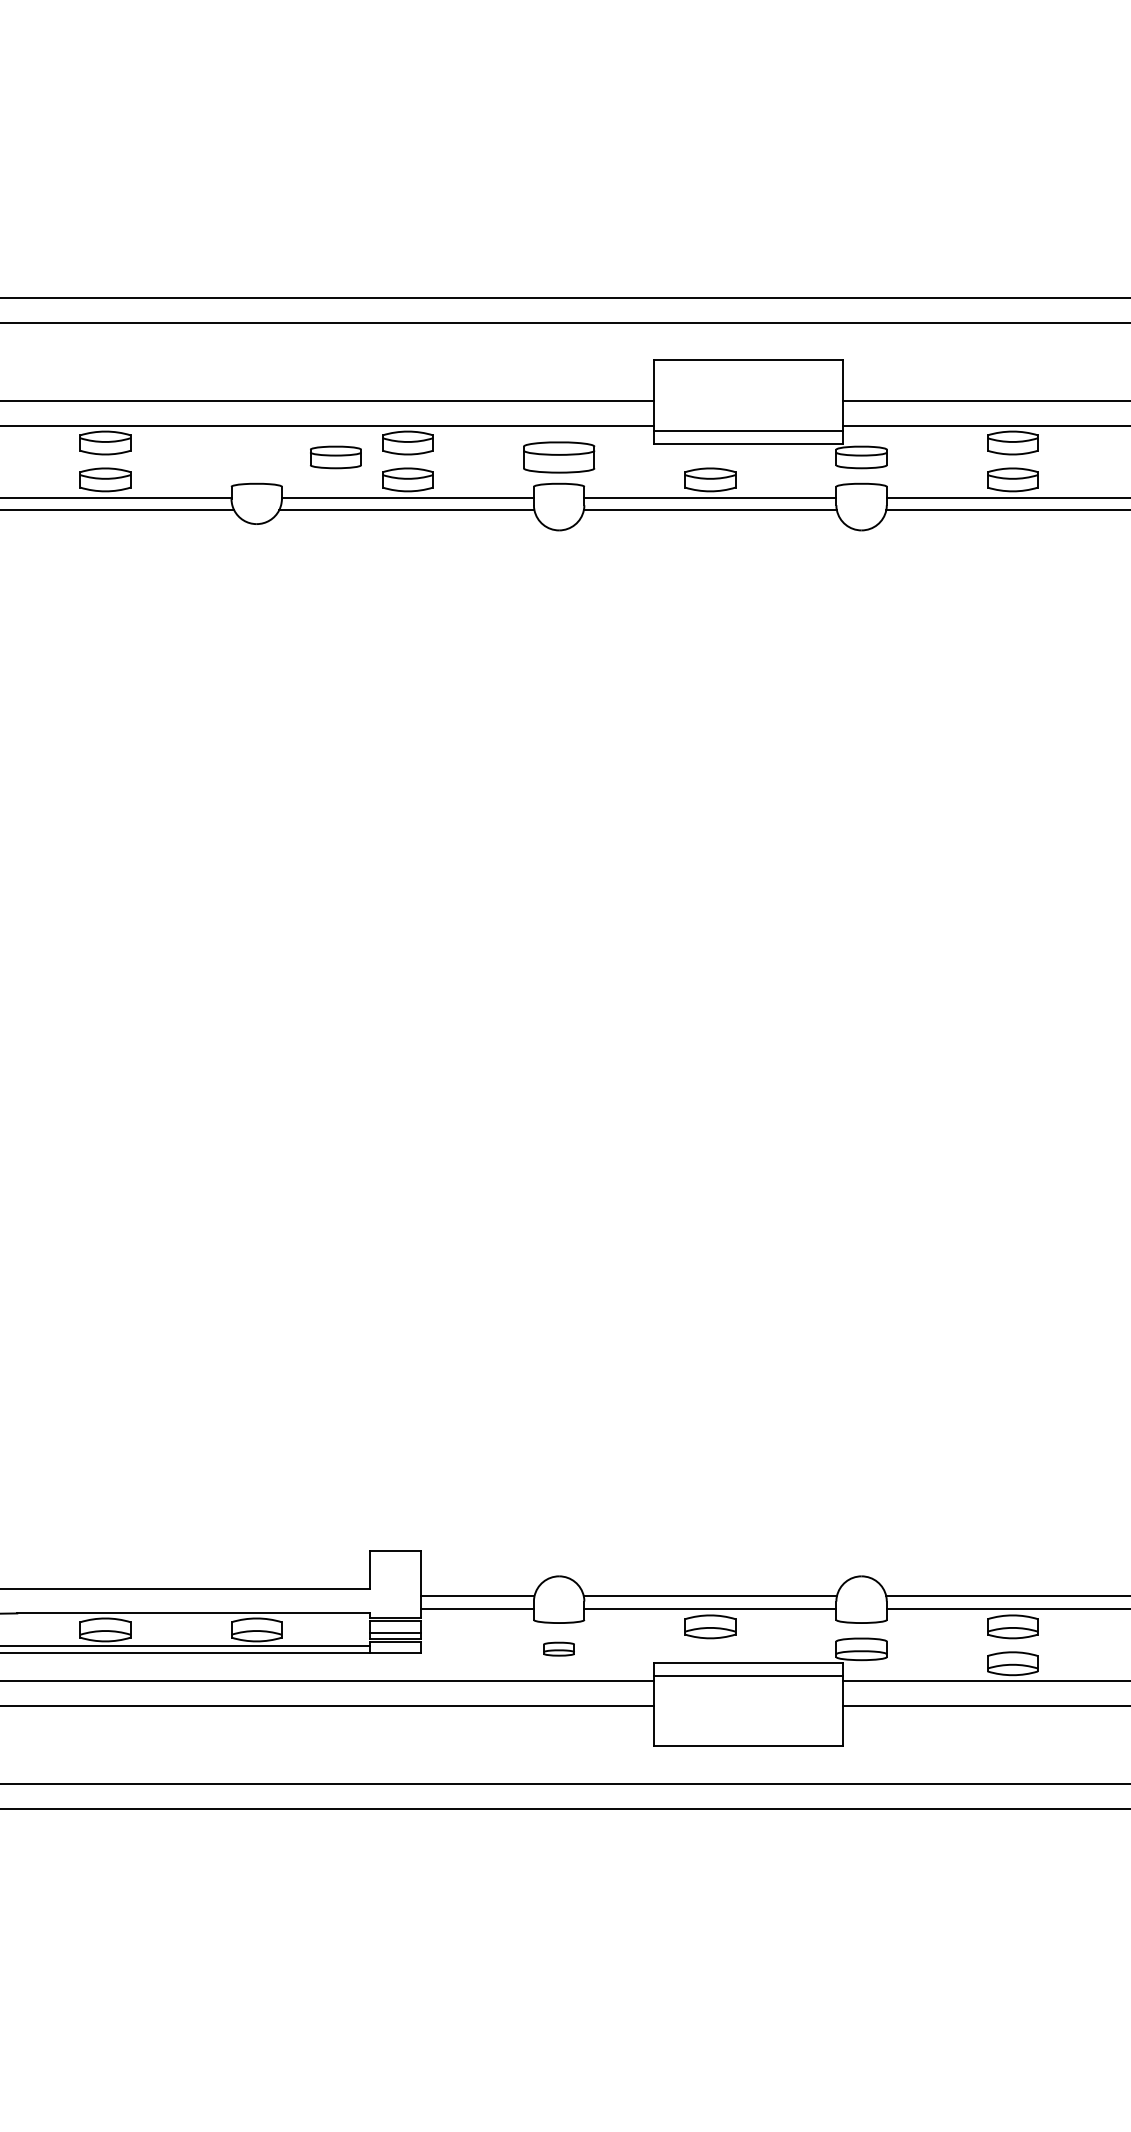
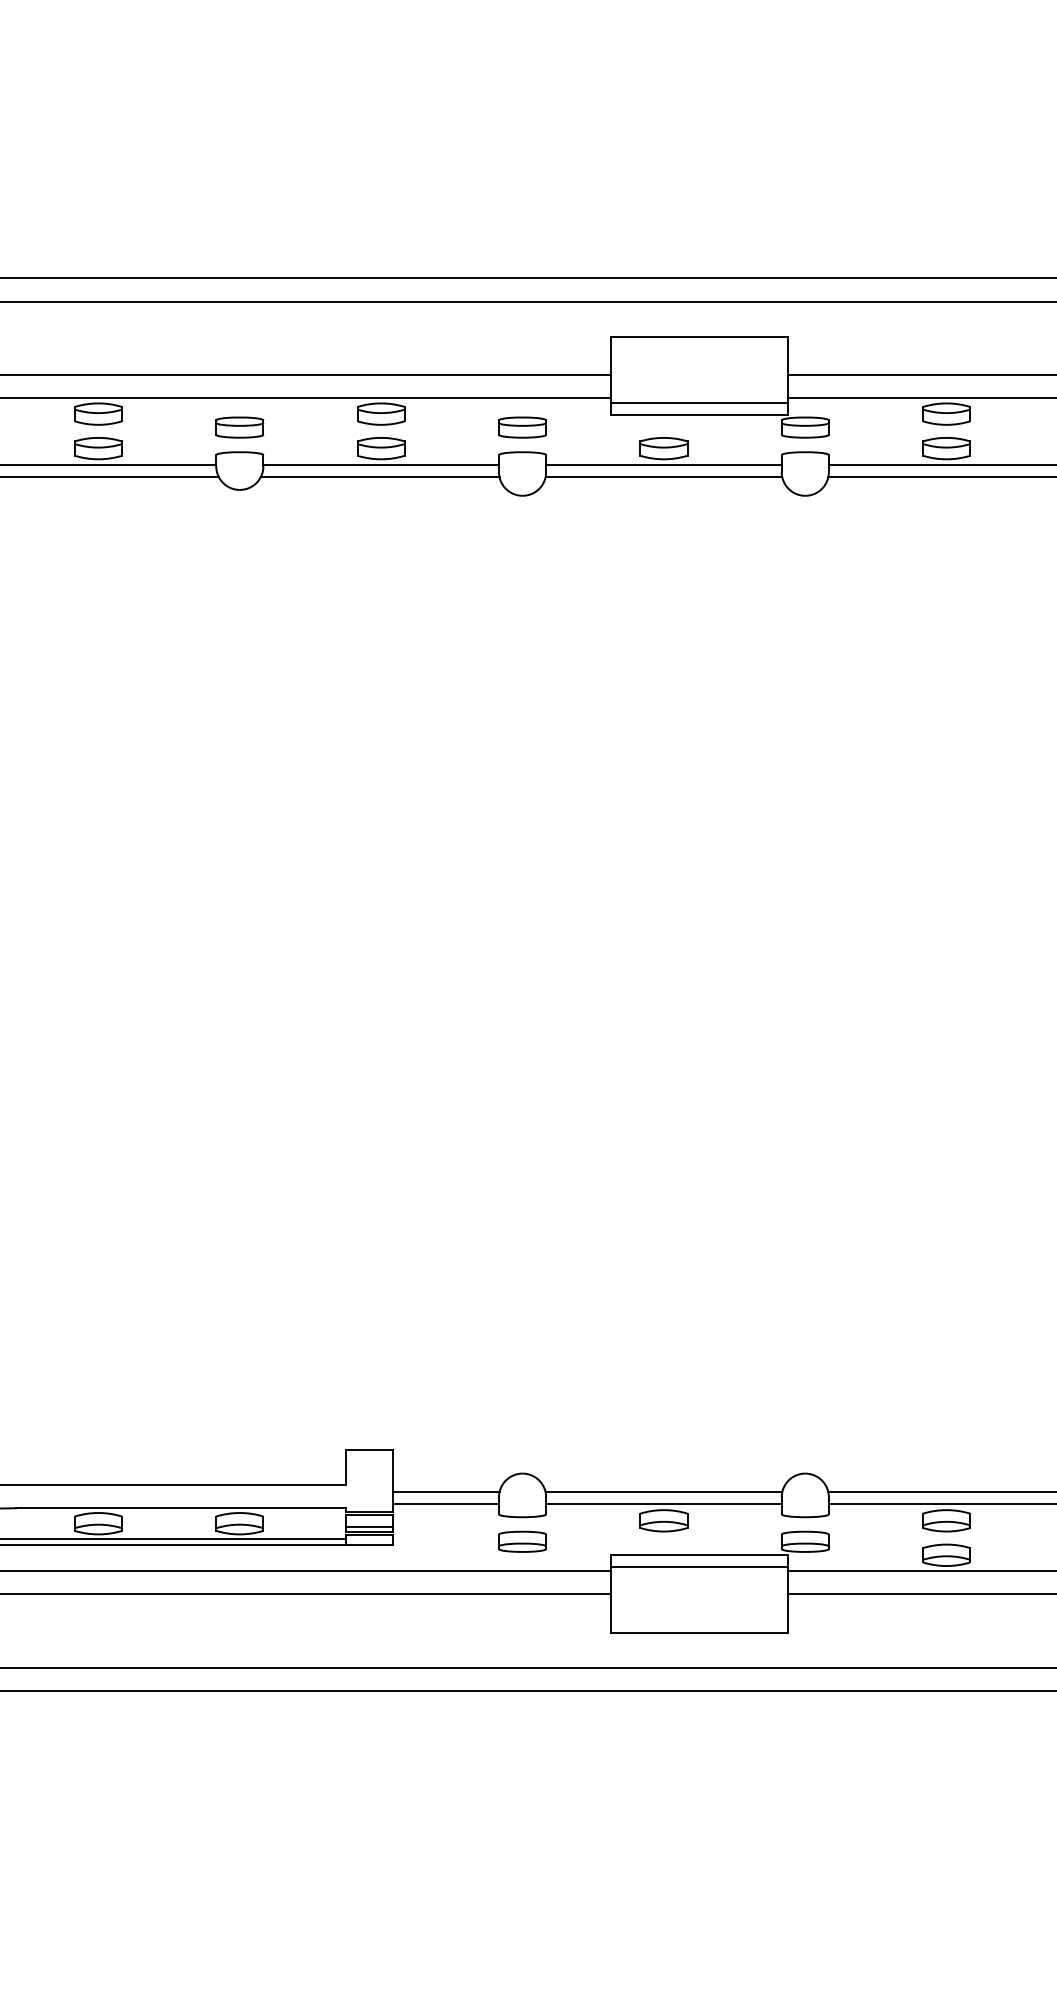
part: (335, 457) -> (239, 427), moved
part: (559, 457) -> (522, 427), size x0.71
part: (559, 1648) -> (522, 1541), size x1.67

